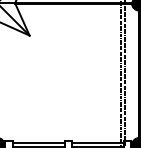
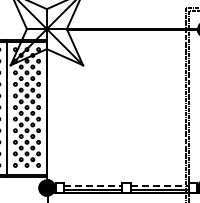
line: (38, 143) -> (93, 185), solid -> dashed
line: (98, 143) -> (160, 185), solid -> dashed

